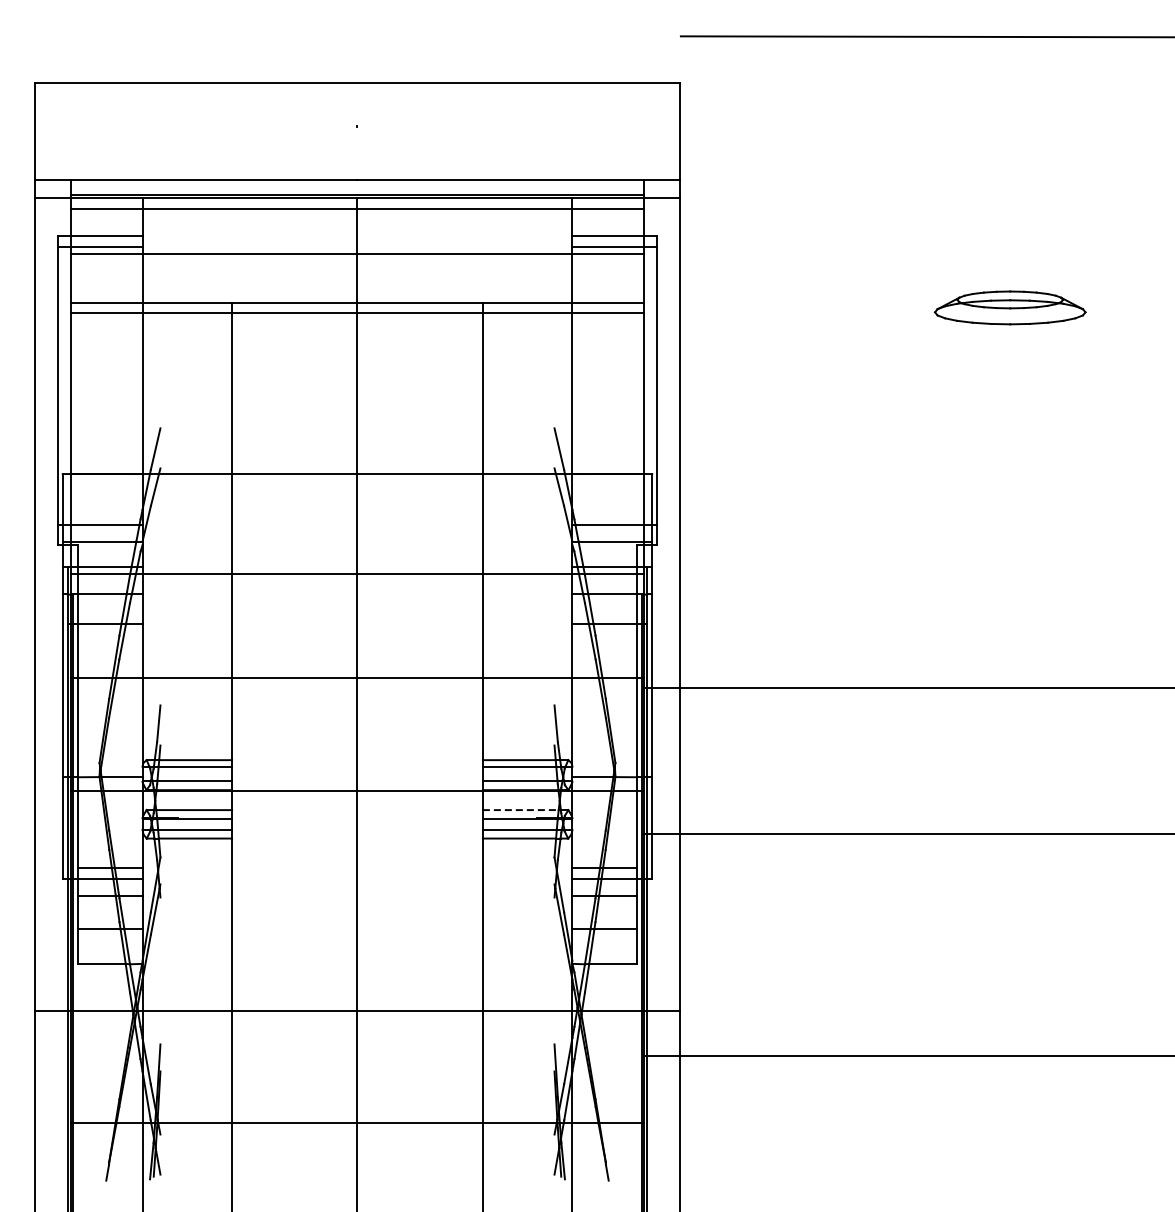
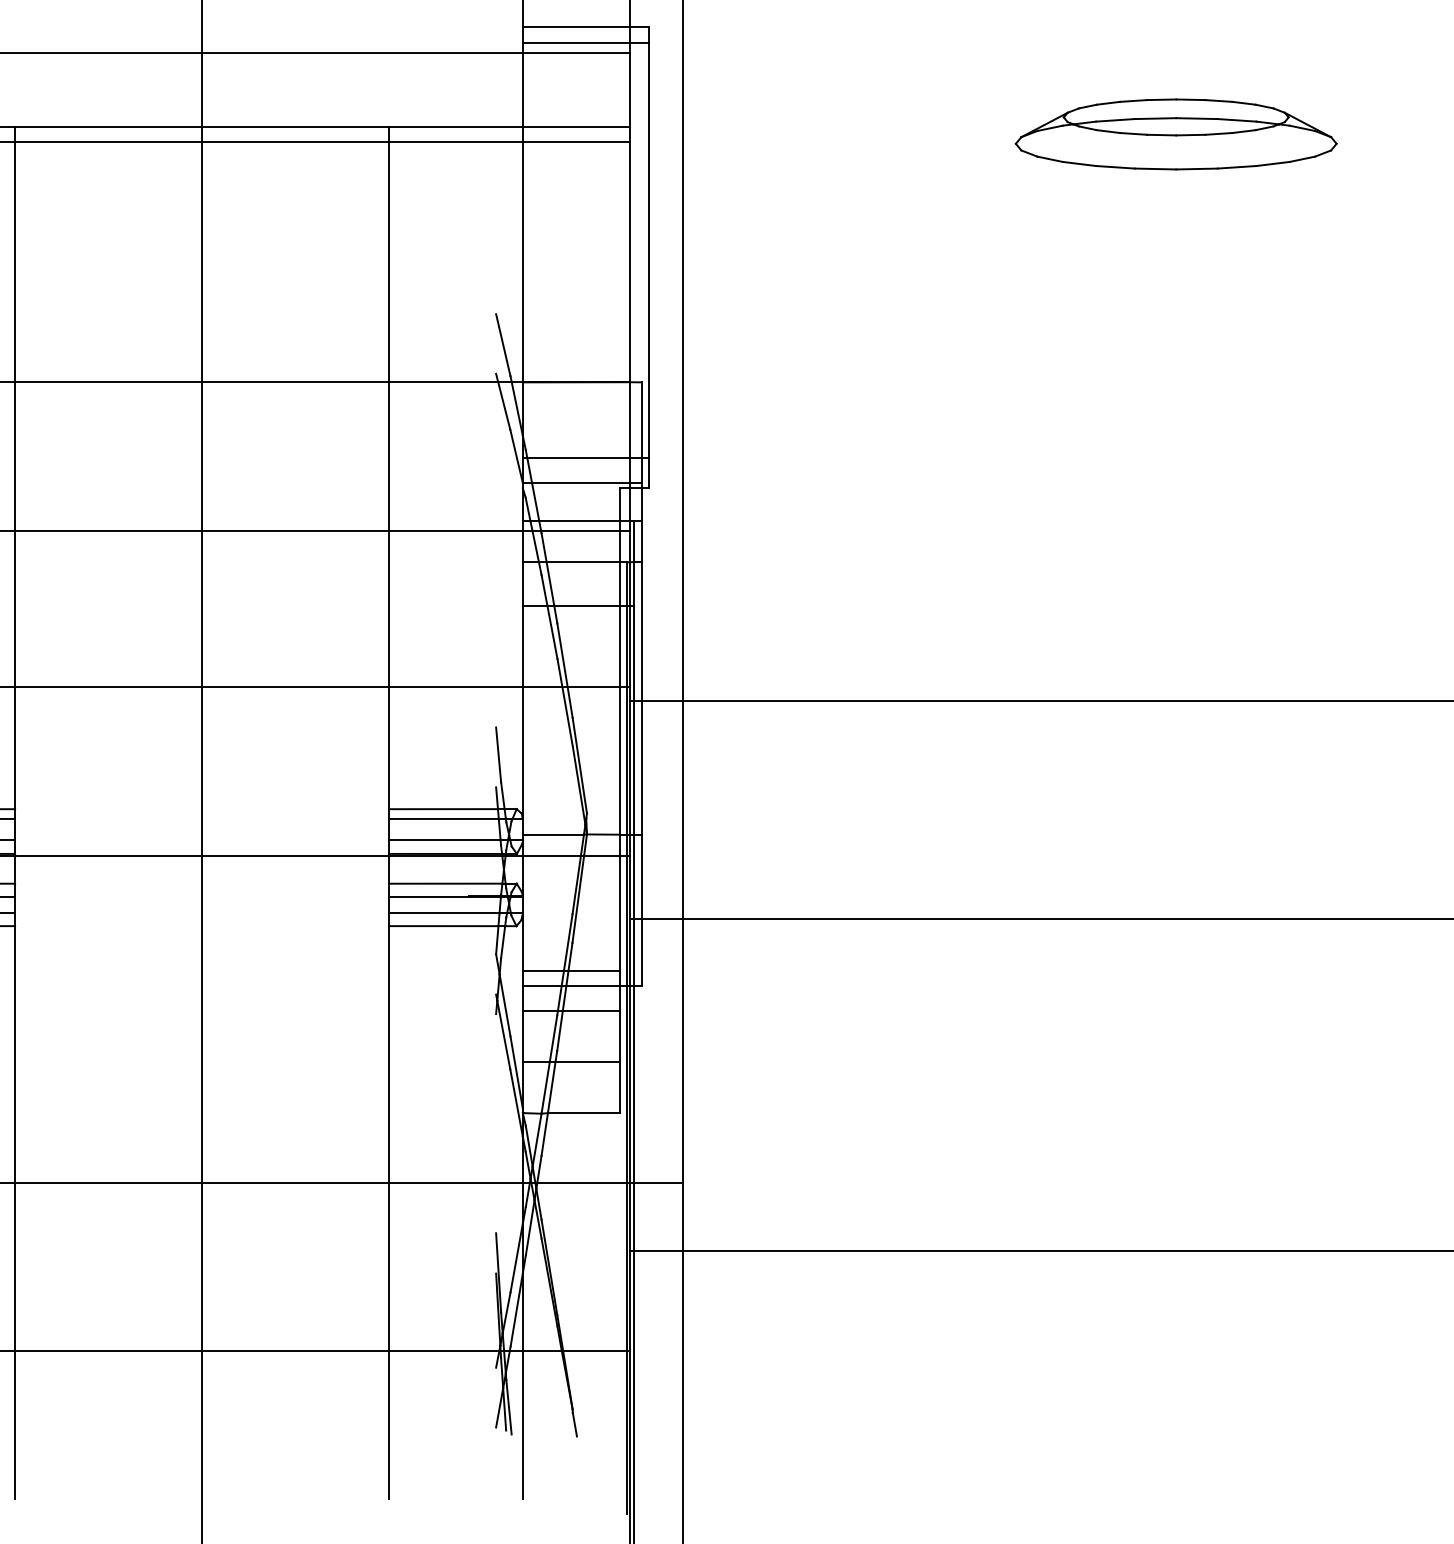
part: (1009, 307) -> (1174, 133), size x1.43
line: (520, 810) -> (445, 884), dashed -> solid

